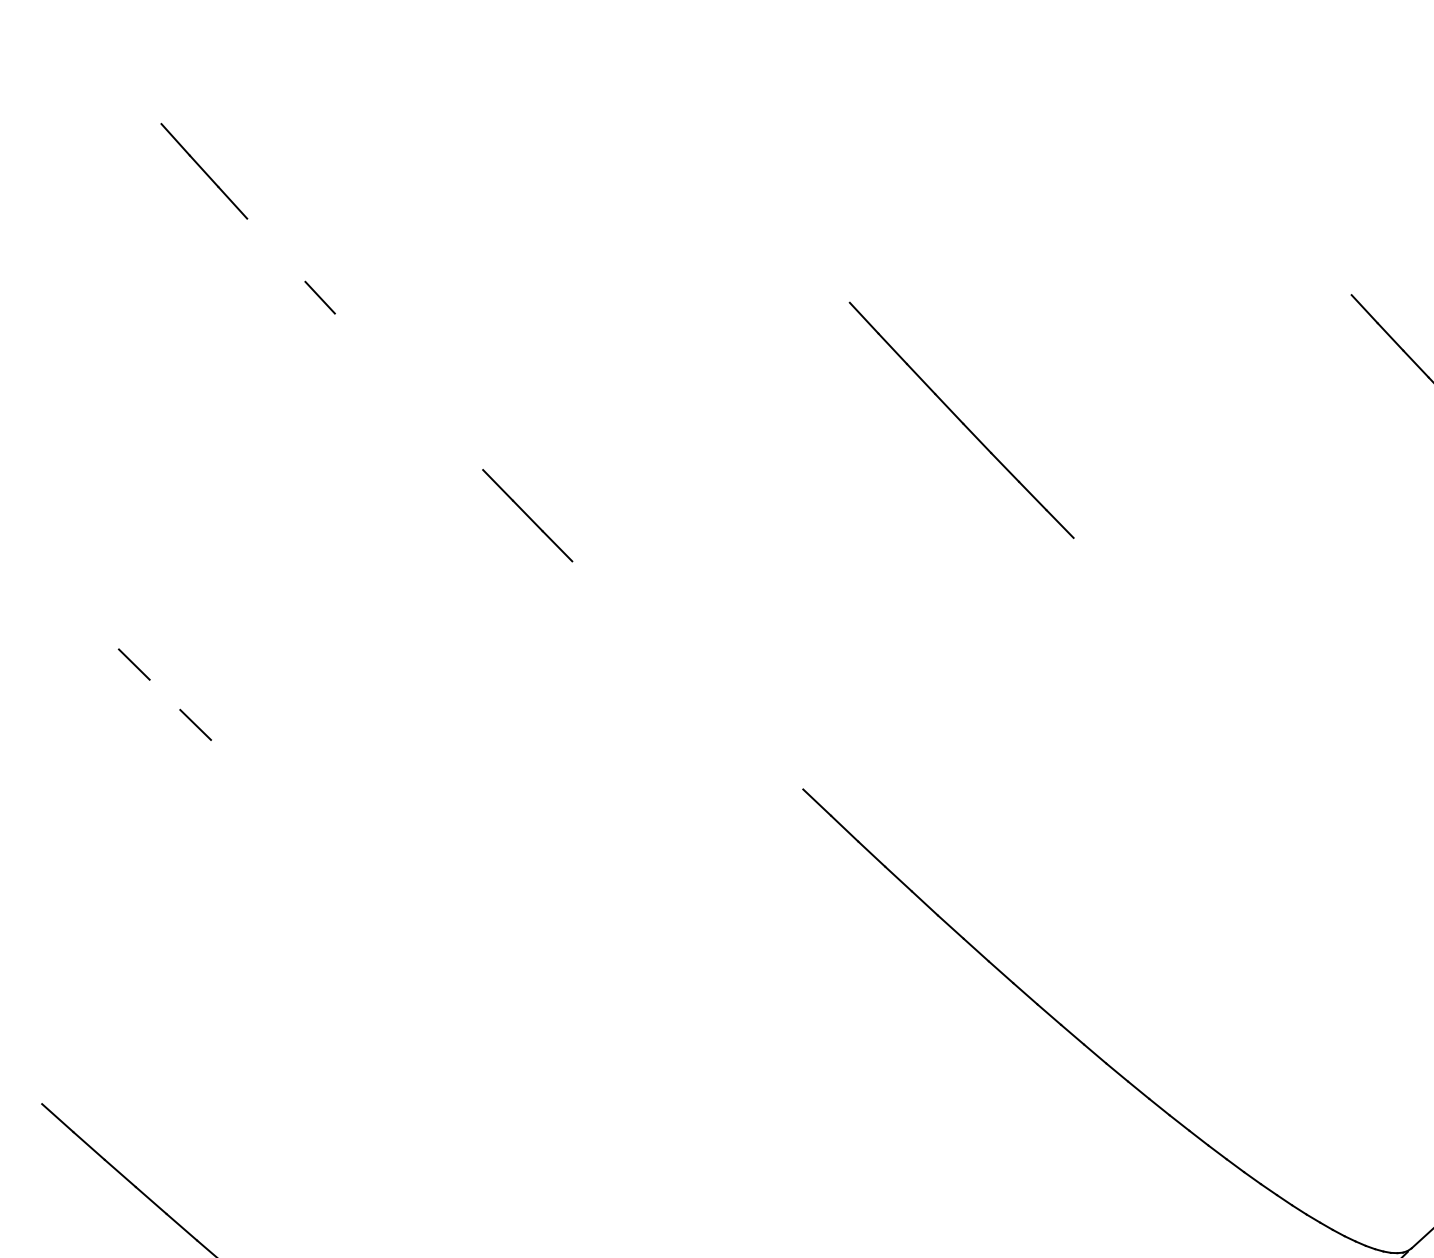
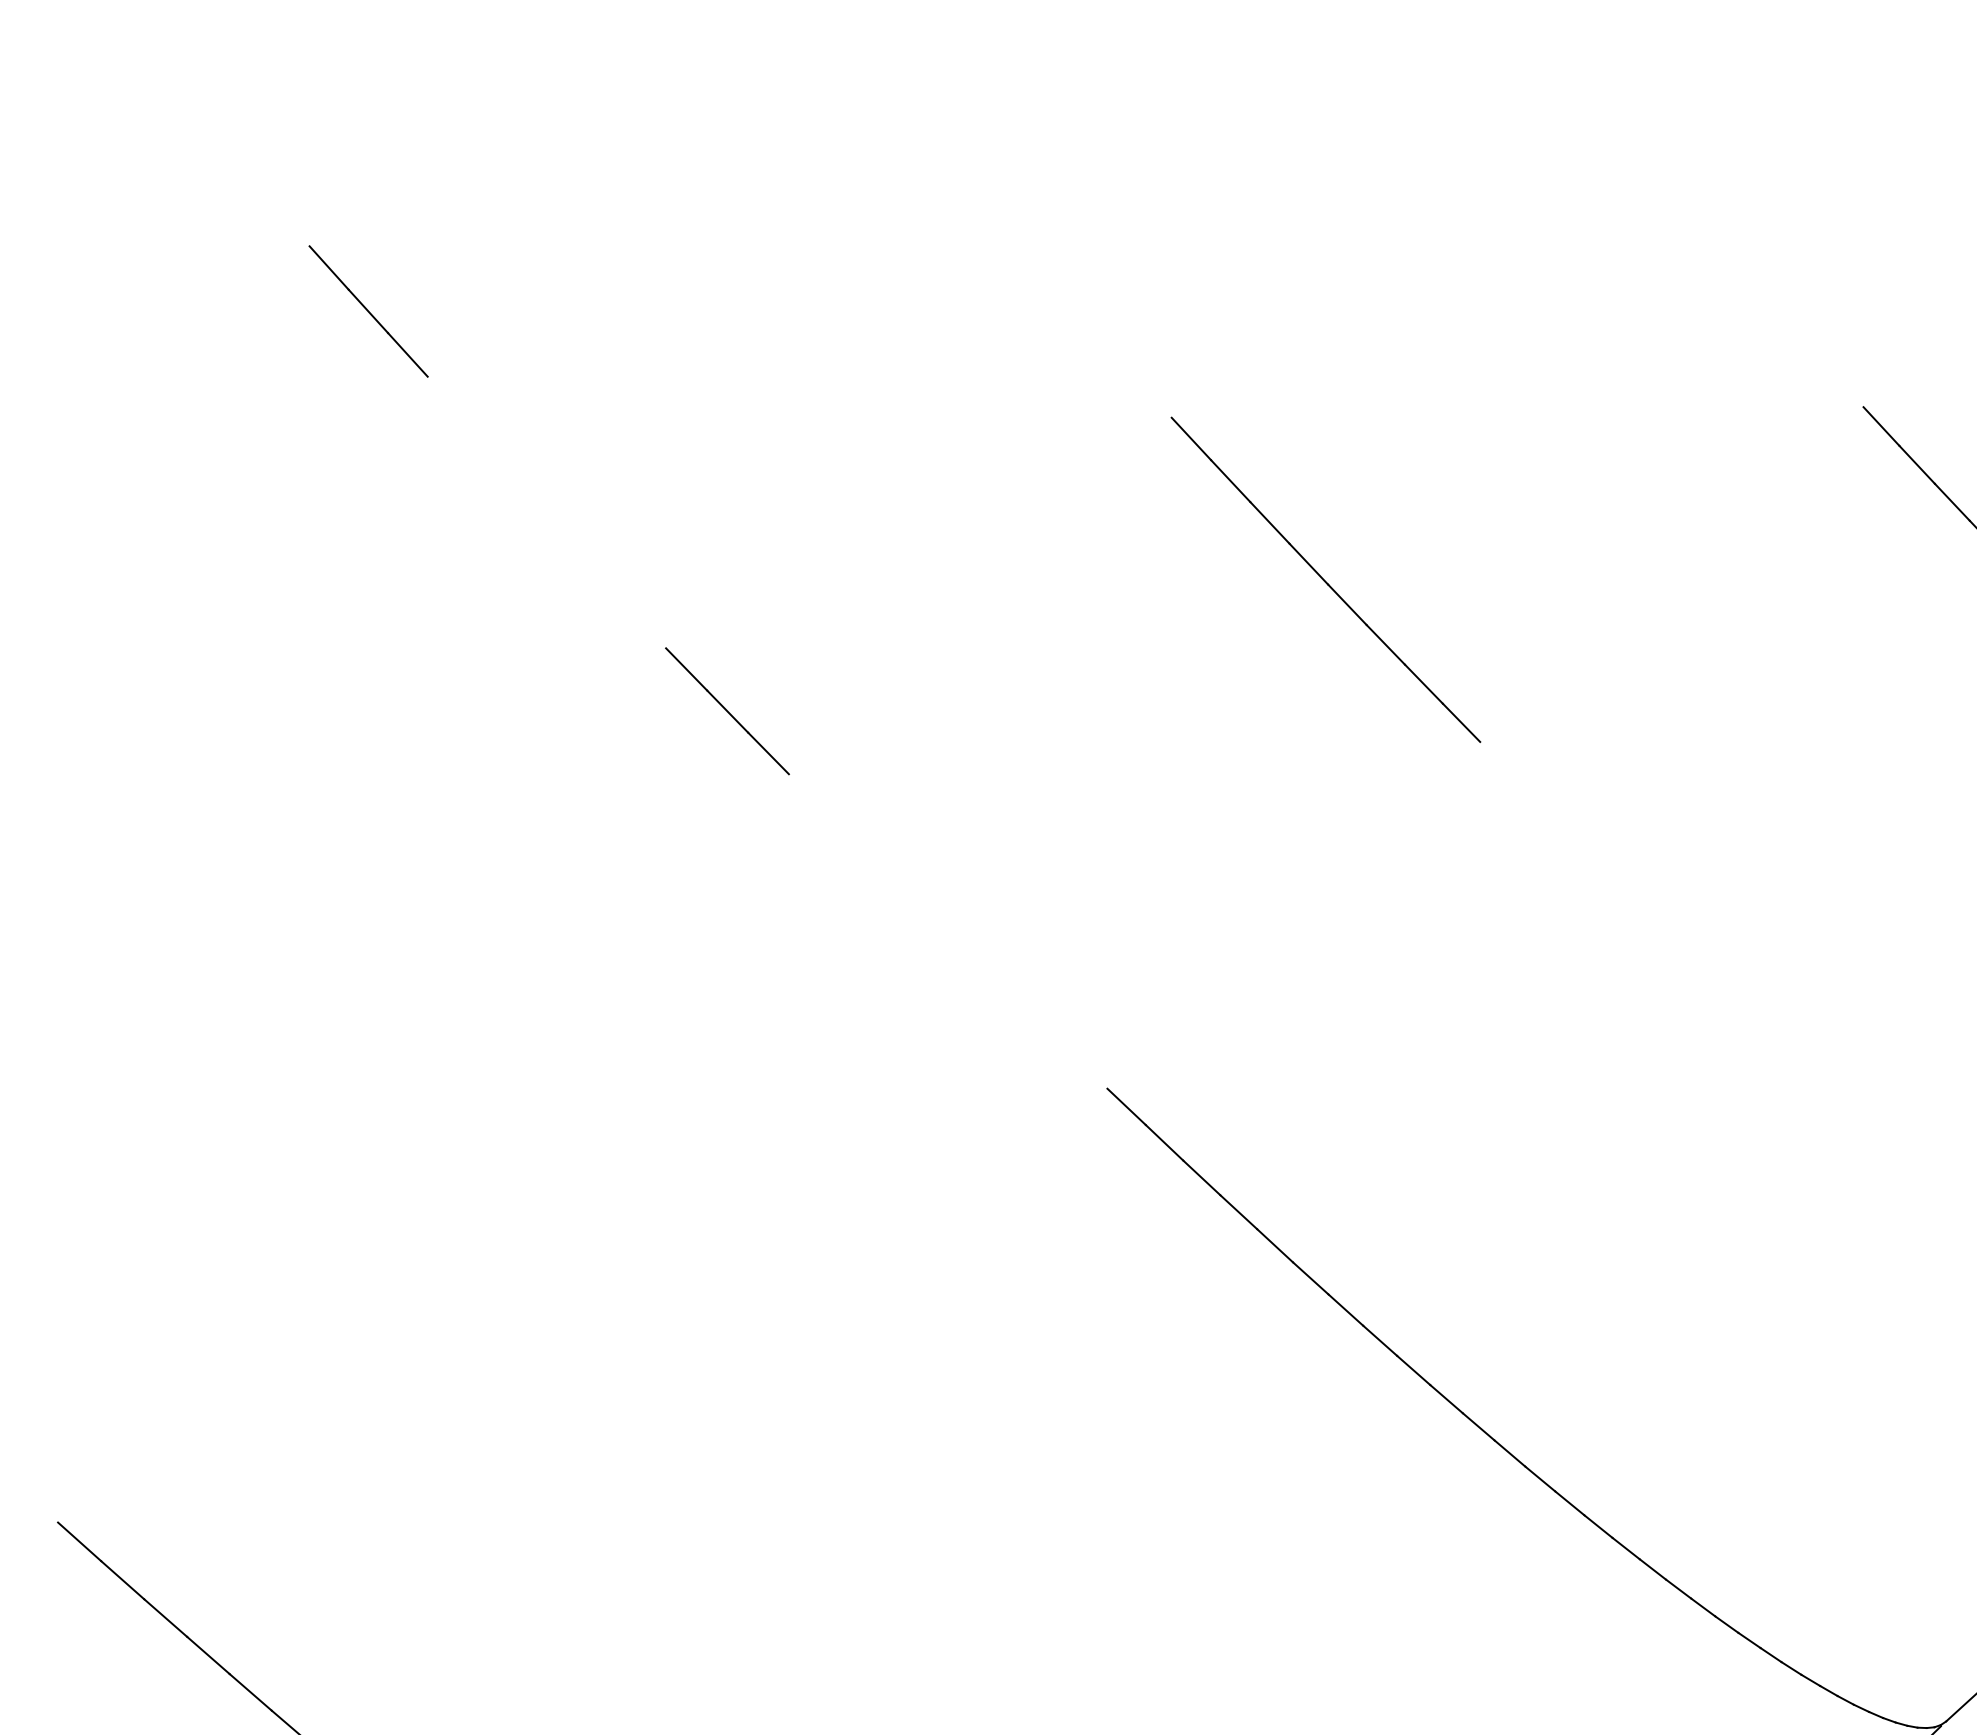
line: (204, 171) -> (368, 311), moved
line: (320, 297) -> (441, 410), removed
line: (134, 664) -> (185, 916), removed
line: (195, 724) -> (269, 999), removed

